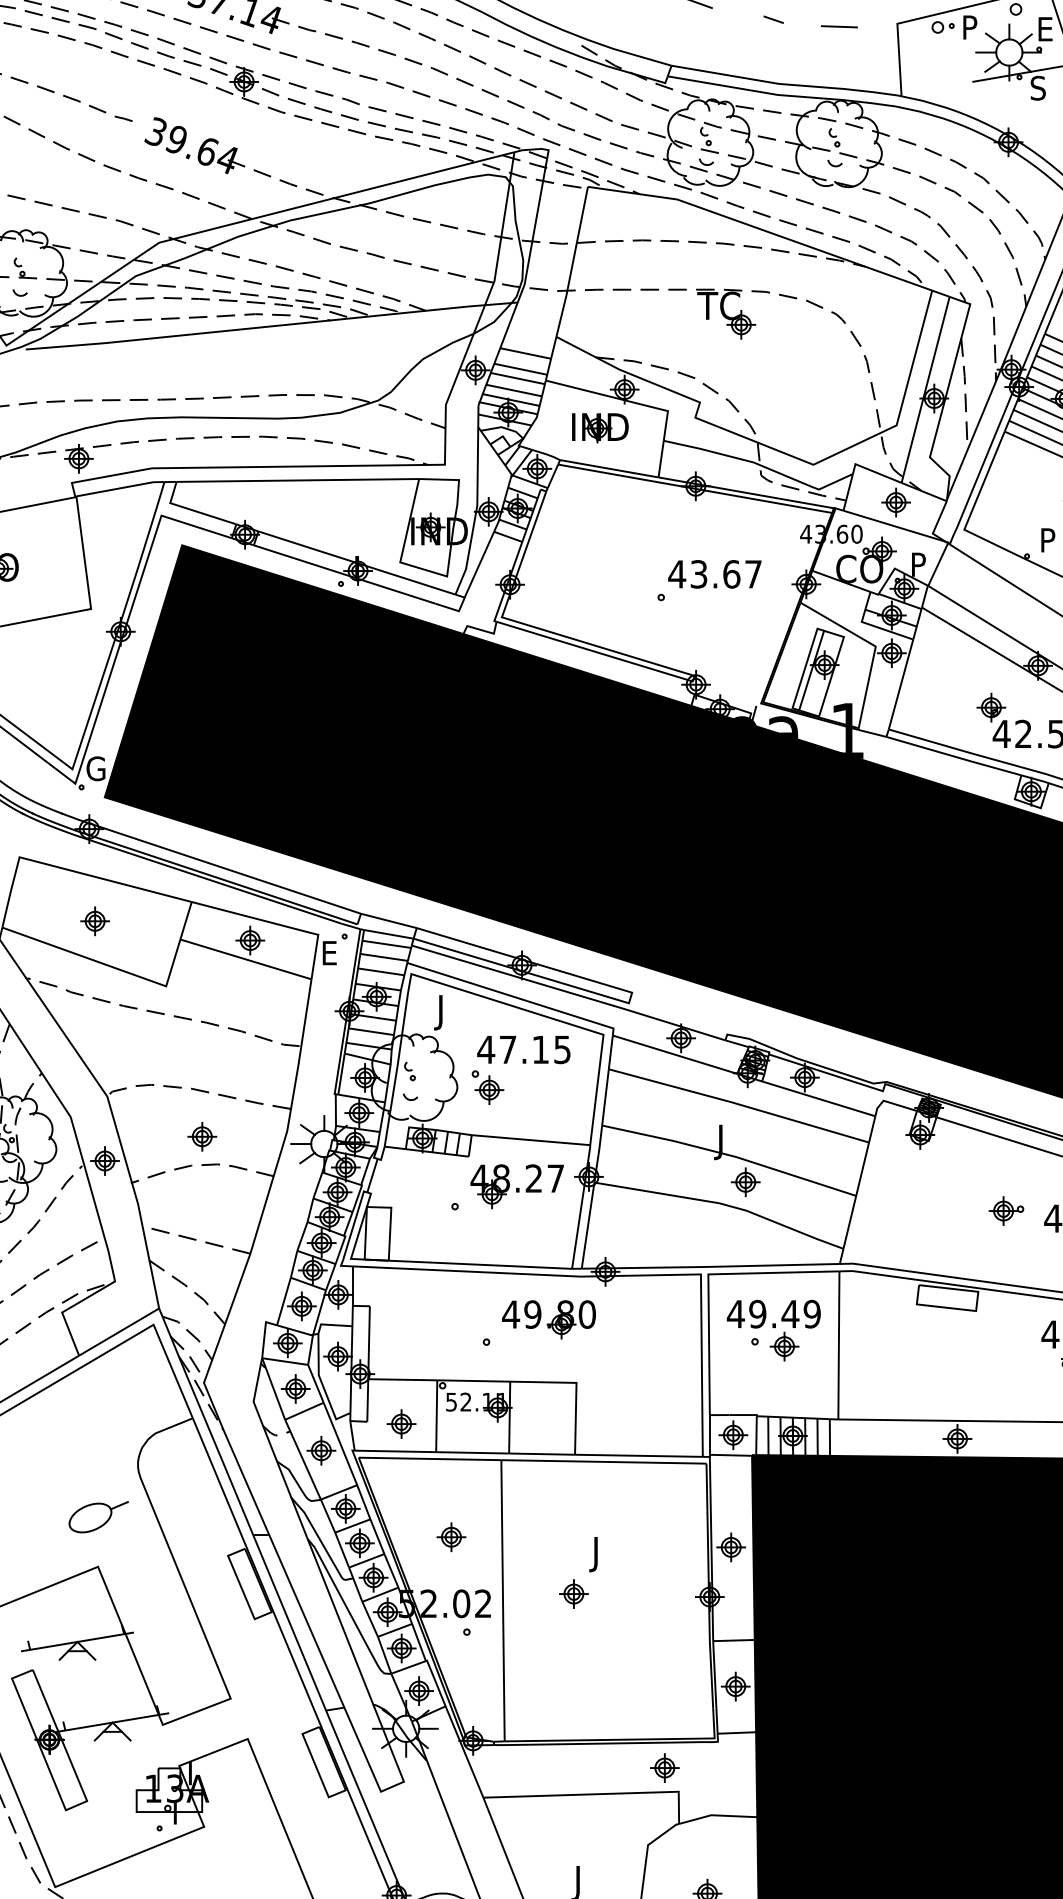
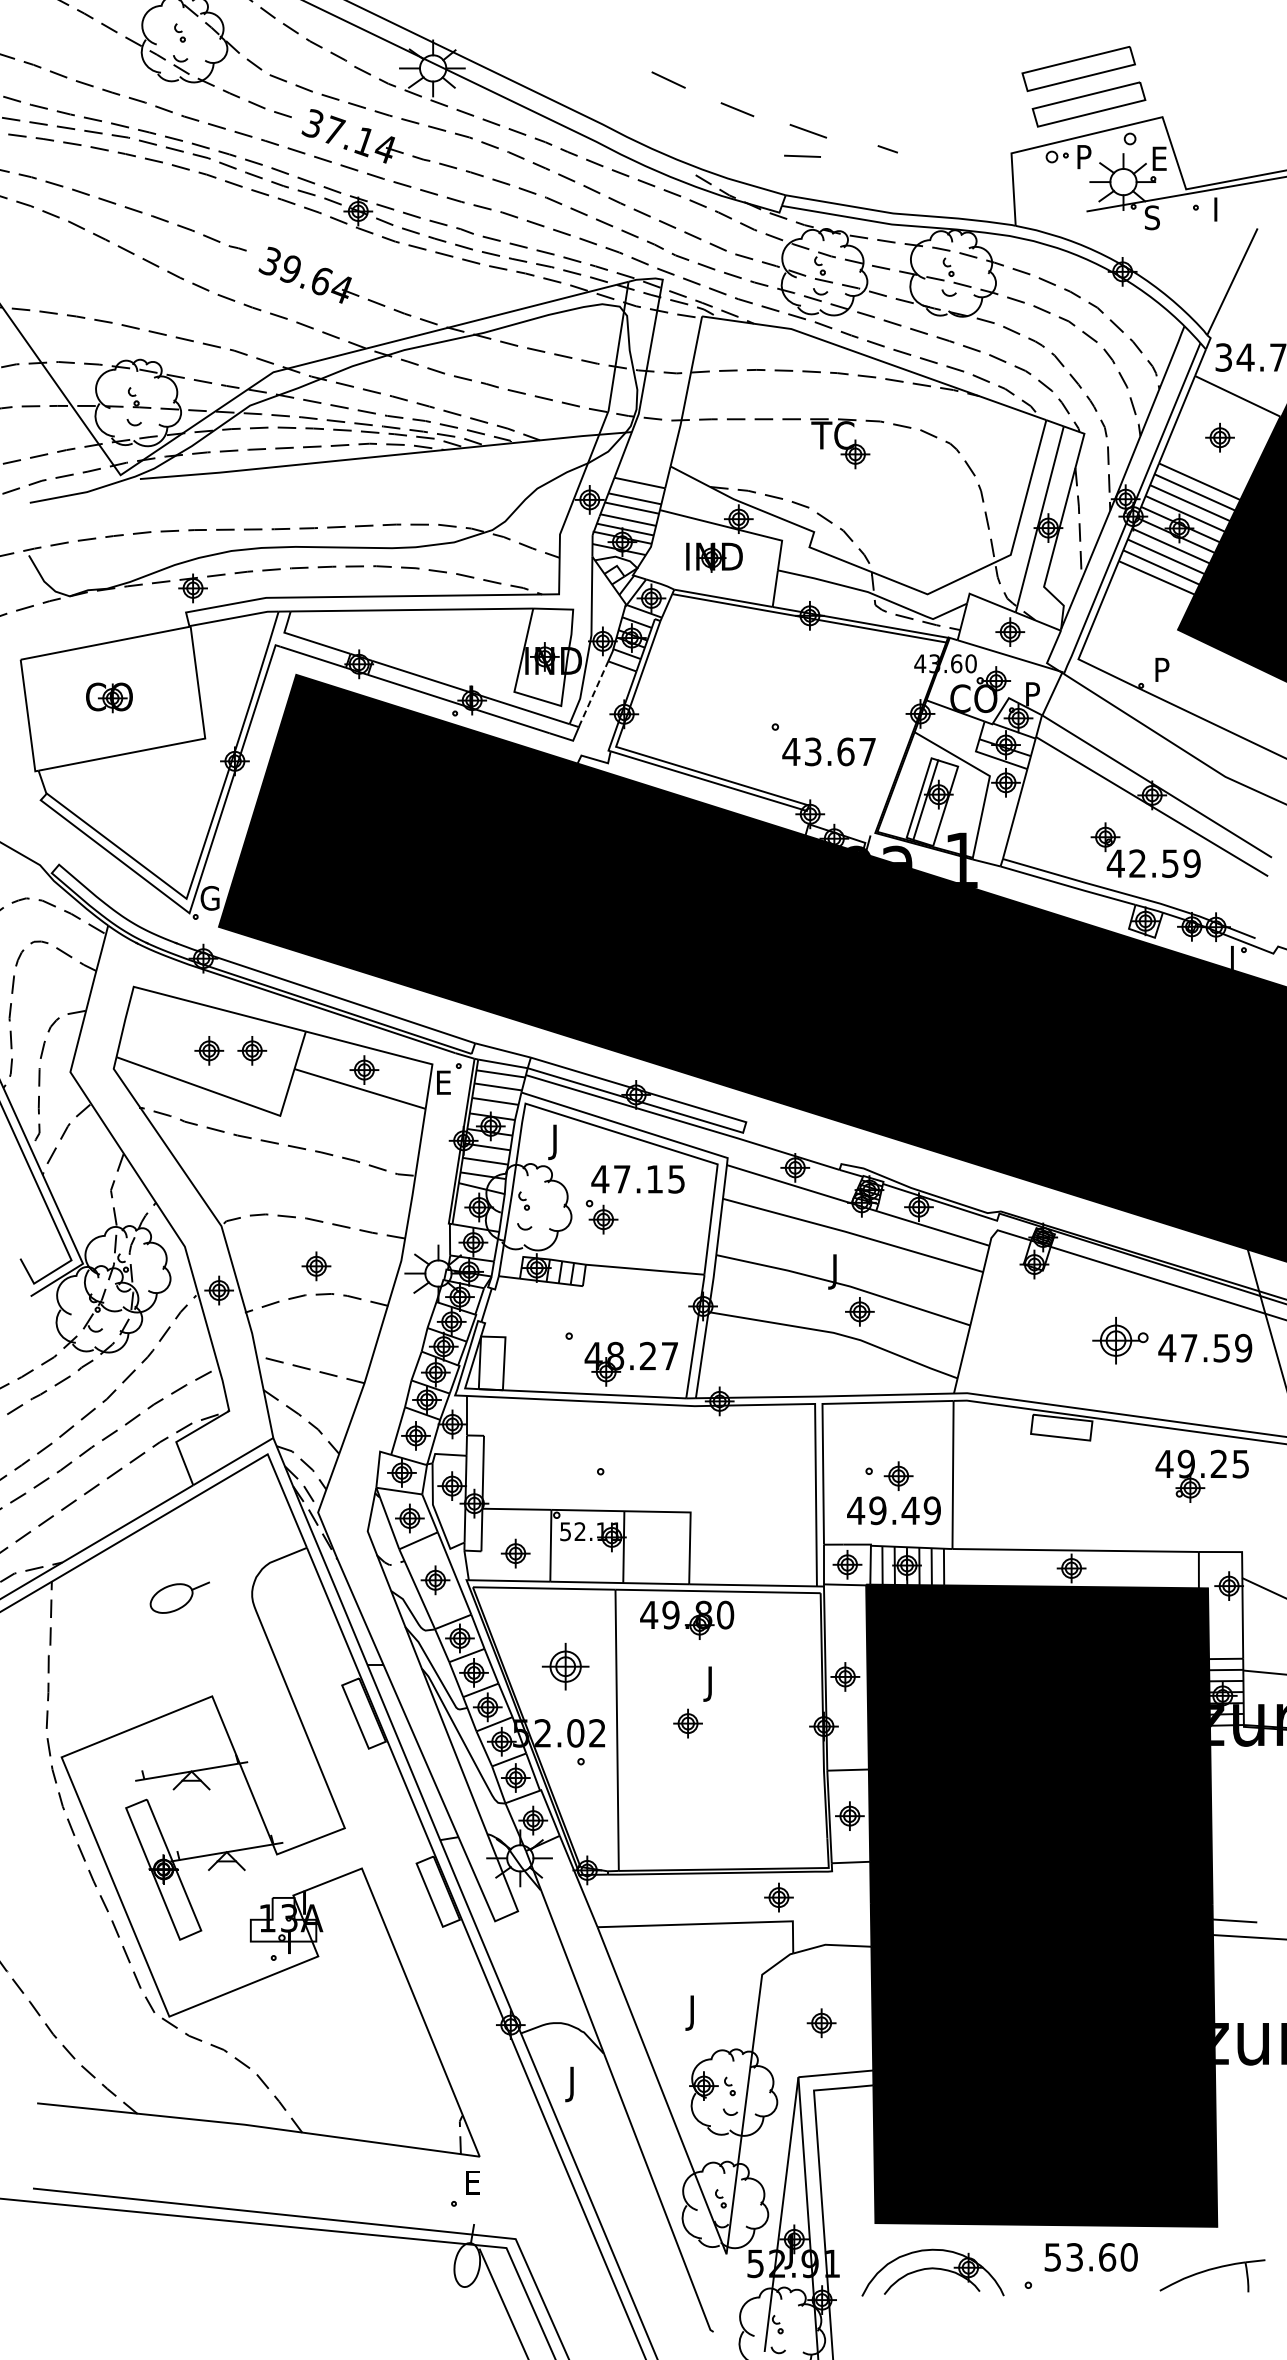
line: (839, 25) -> (802, 155), moved
line: (479, 563) -> (593, 693), solid -> dashed
text: (714, 573) -> (828, 751), moved
part: (138, 920) -> (252, 1050), added
part: (516, 1185) -> (630, 1363), moved
part: (1006, 1210) -> (1120, 1340), size x1.6
text: (773, 1313) -> (893, 1510), moved
part: (549, 1318) -> (687, 1619), moved
part: (98, 1516) -> (179, 1597), moved
part: (451, 1536) -> (565, 1666), size x1.6

